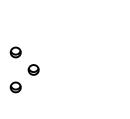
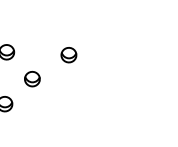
part: (57, 52) -> (68, 54), added

